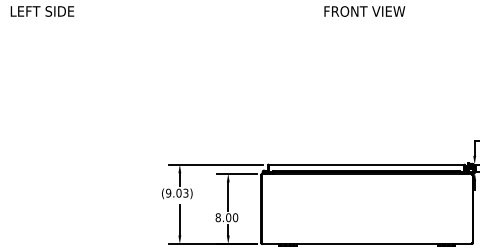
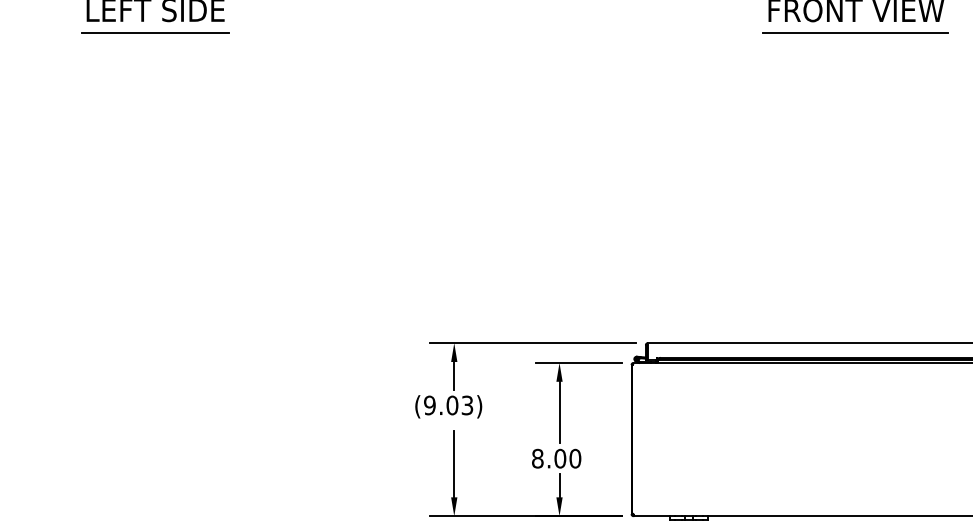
line: (42, 21) -> (155, 32), added
line: (364, 21) -> (855, 32), added

